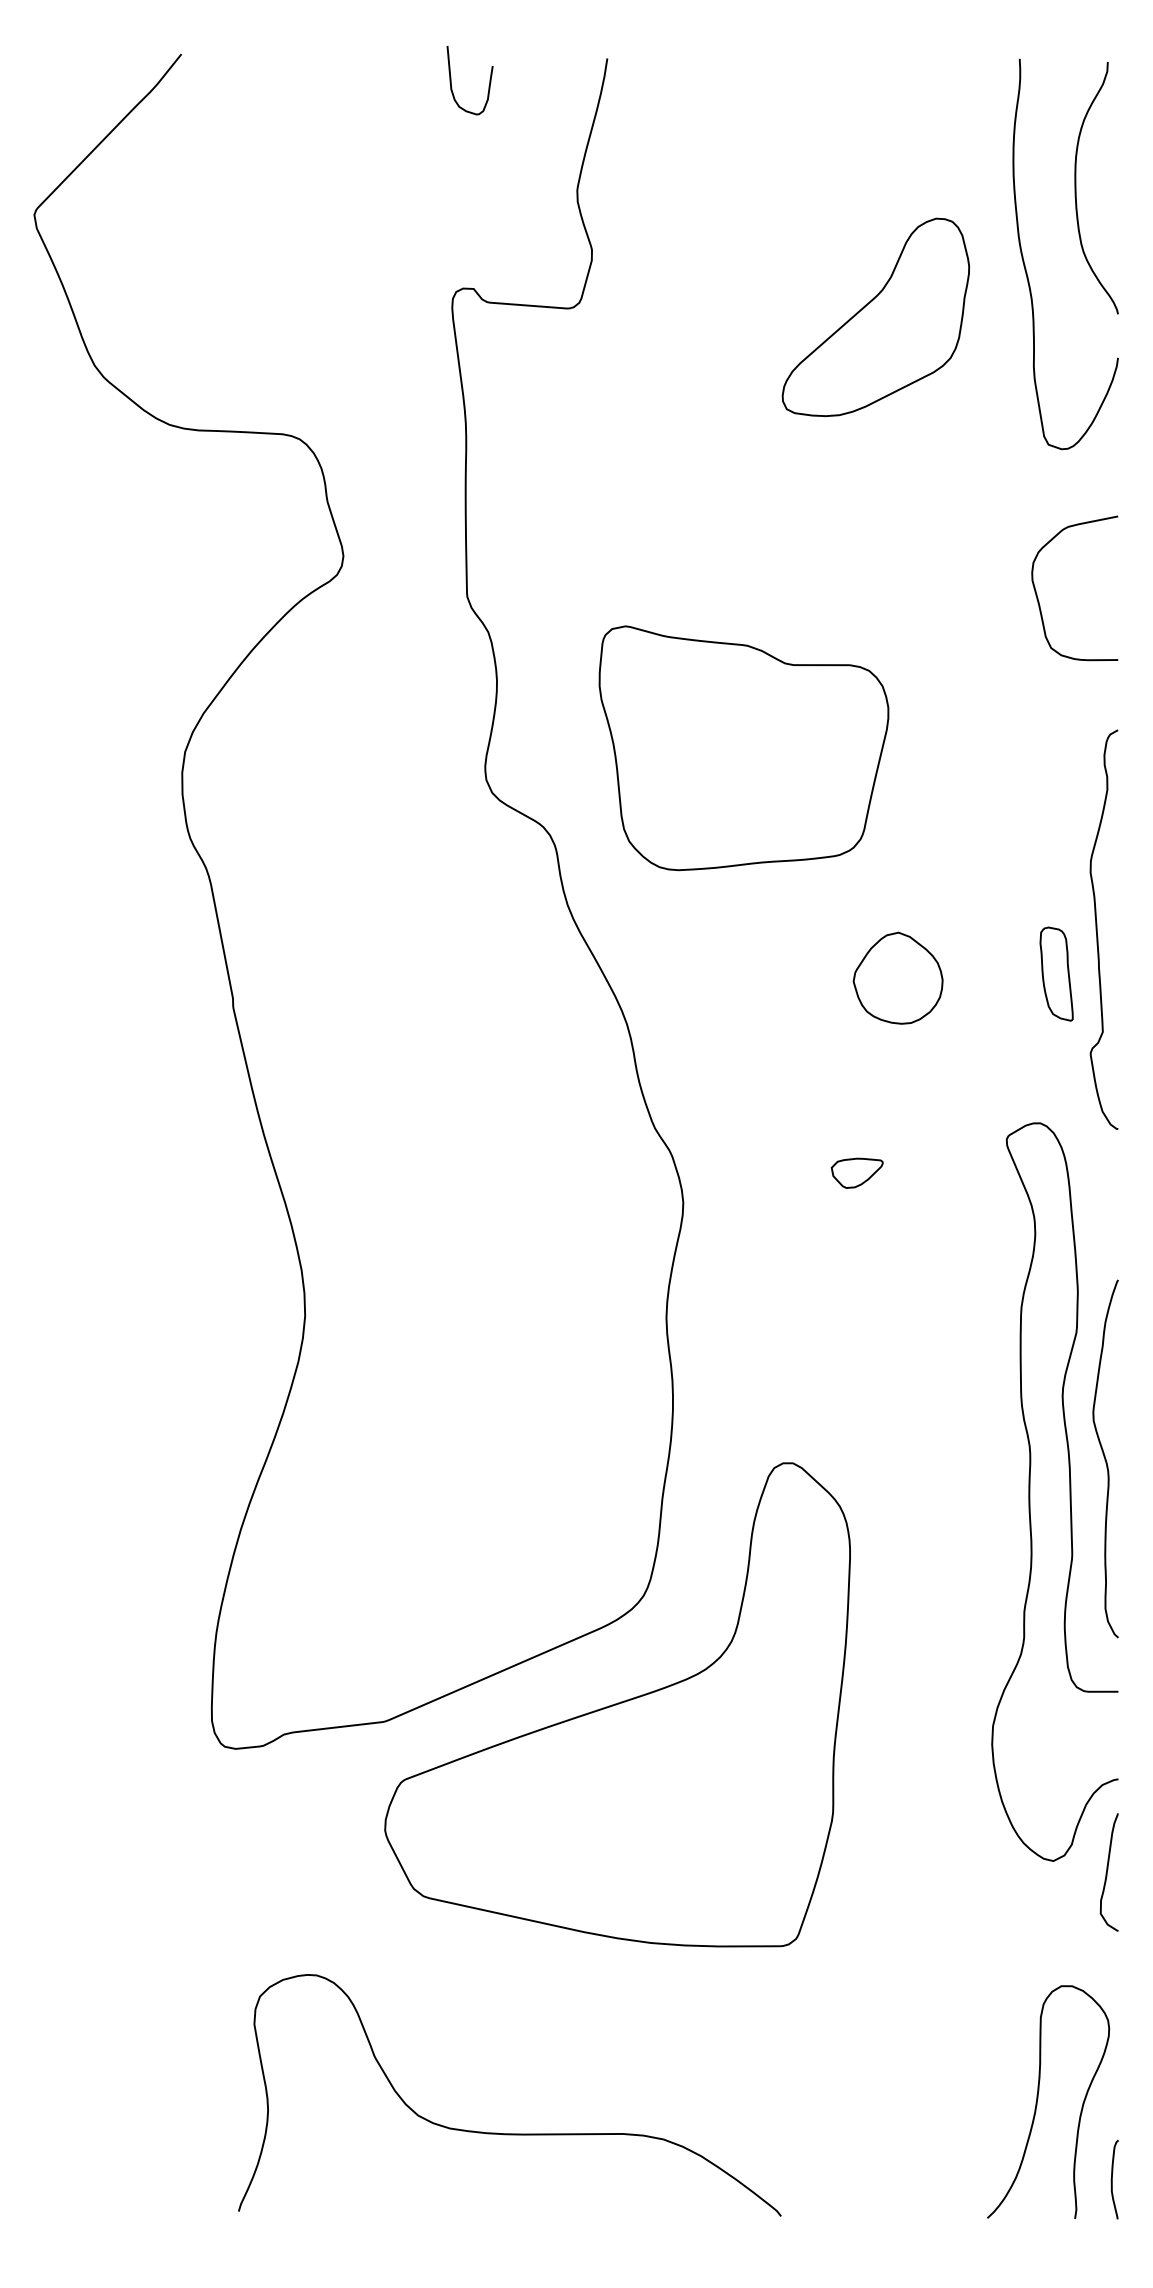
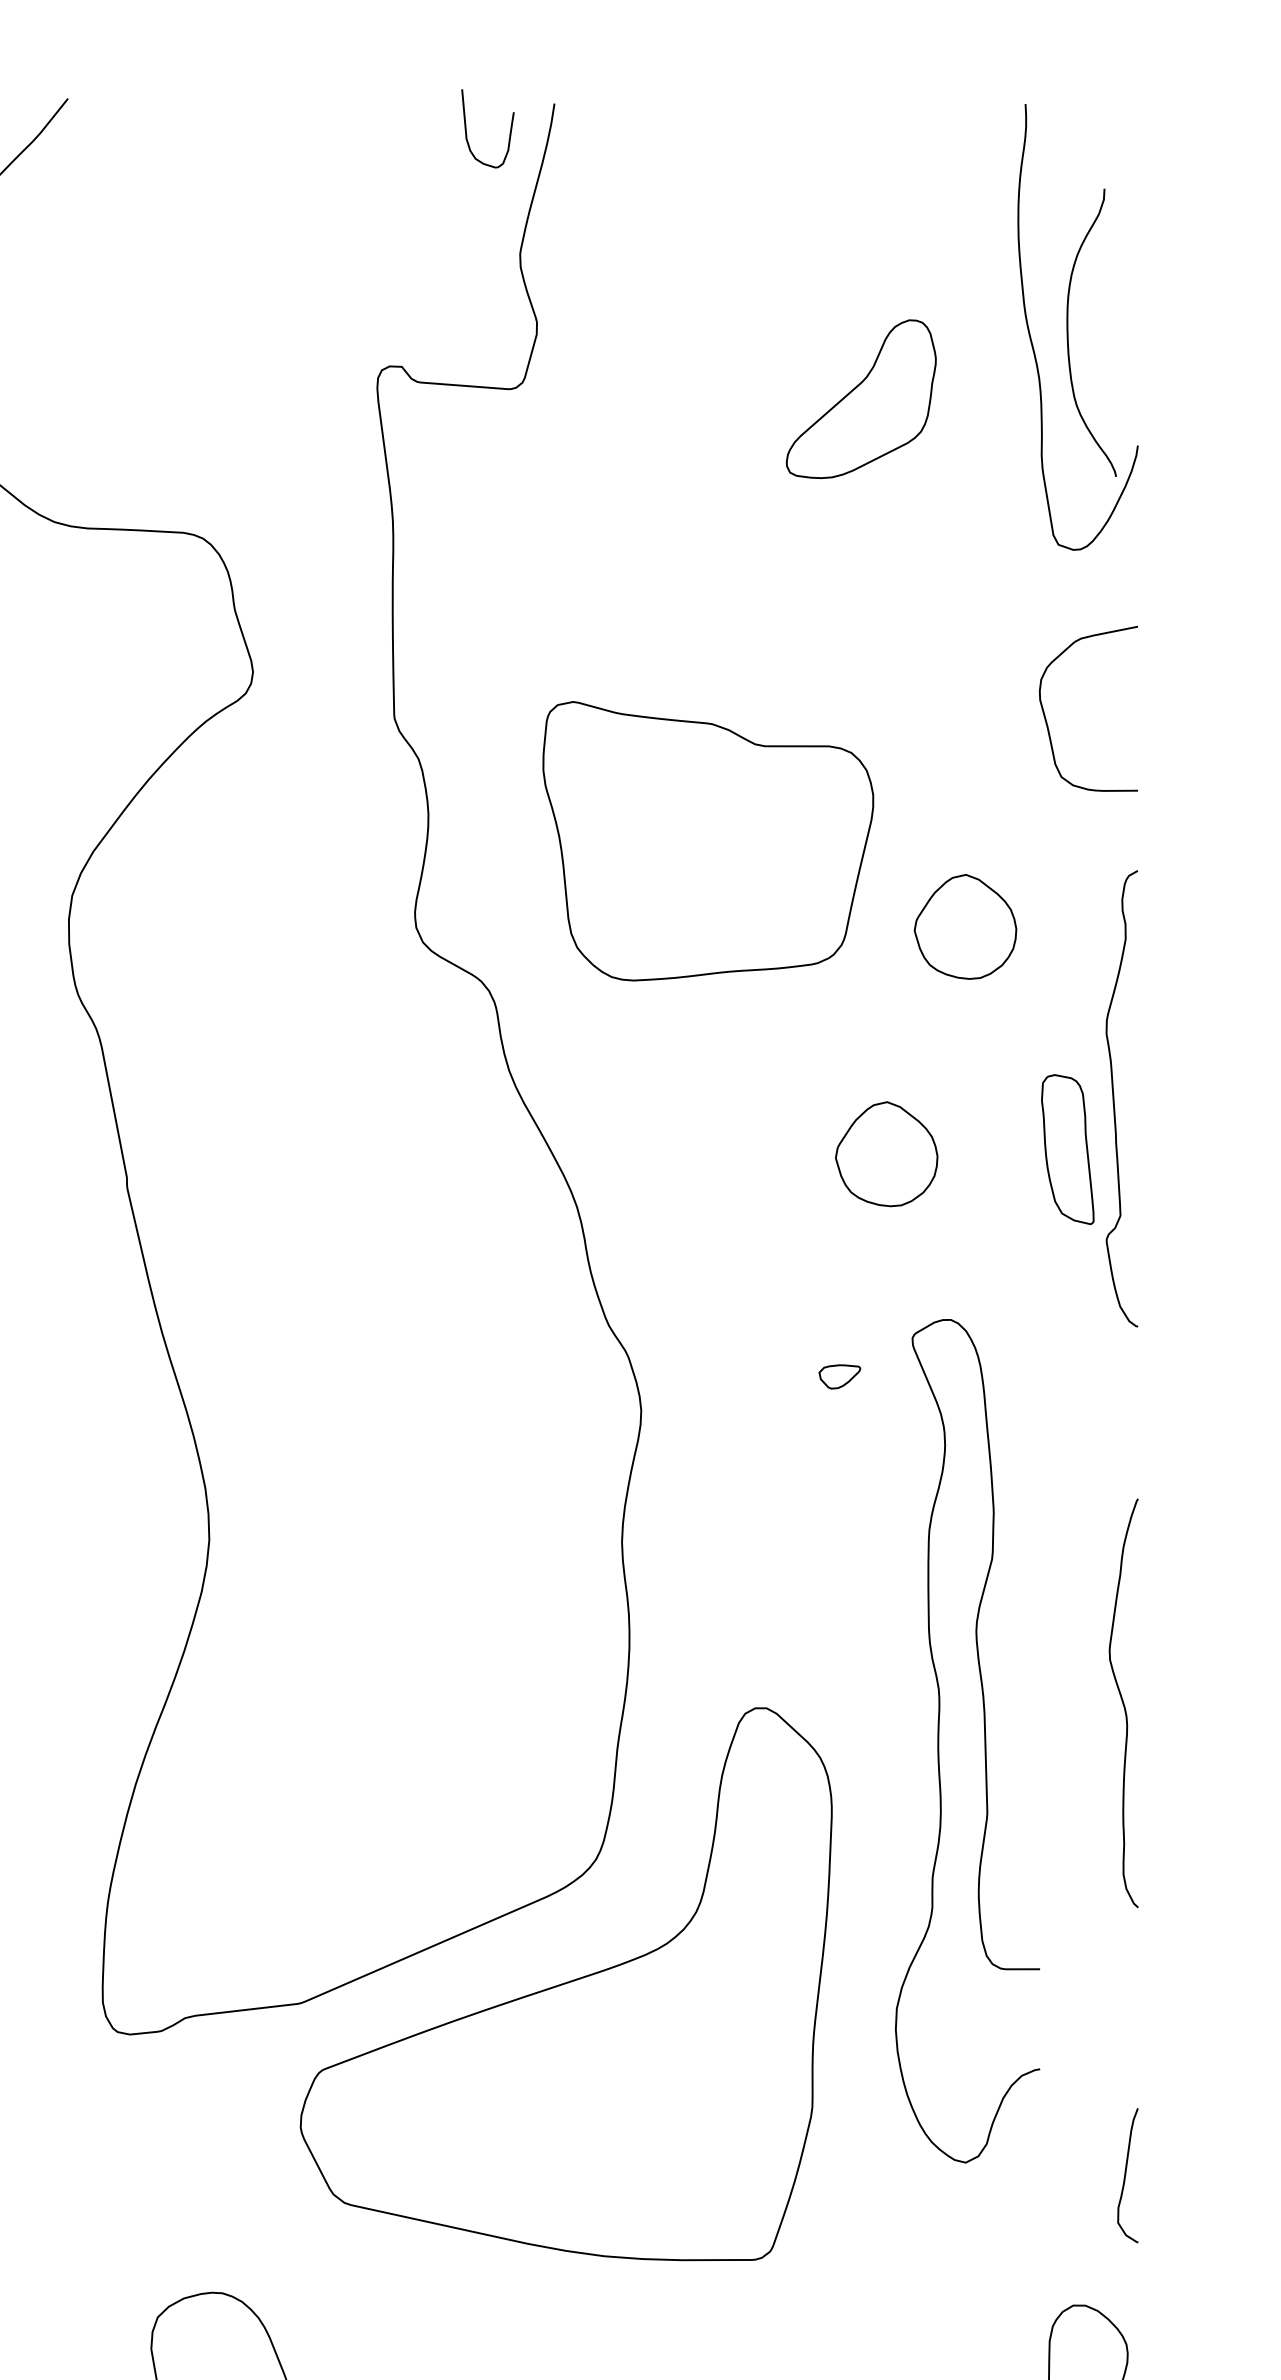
curve: (451, 80) -> (466, 128), moved
curve: (1076, 188) -> (1068, 333), moved
part: (875, 316) -> (860, 398), size x0.7
part: (743, 748) -> (707, 841), moved
part: (966, 778) -> (964, 926), added
part: (1056, 973) -> (1067, 1148), size x1.4
part: (856, 1172) -> (839, 1376), size x0.7
curve: (1069, 1491) -> (984, 1740), moved

